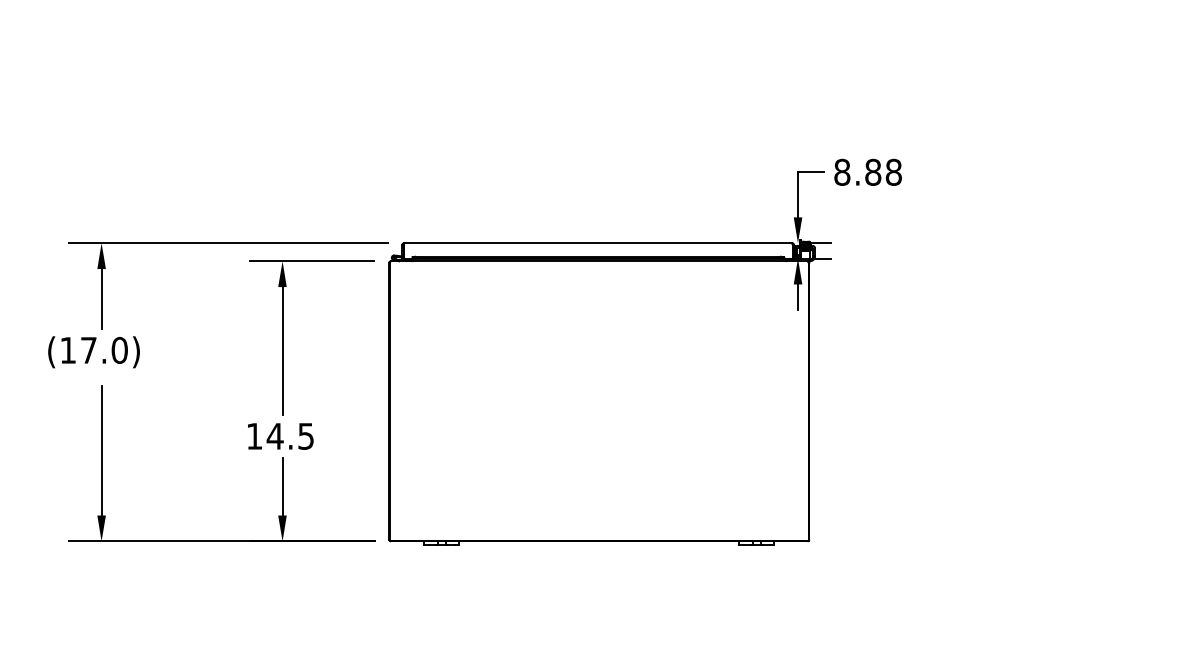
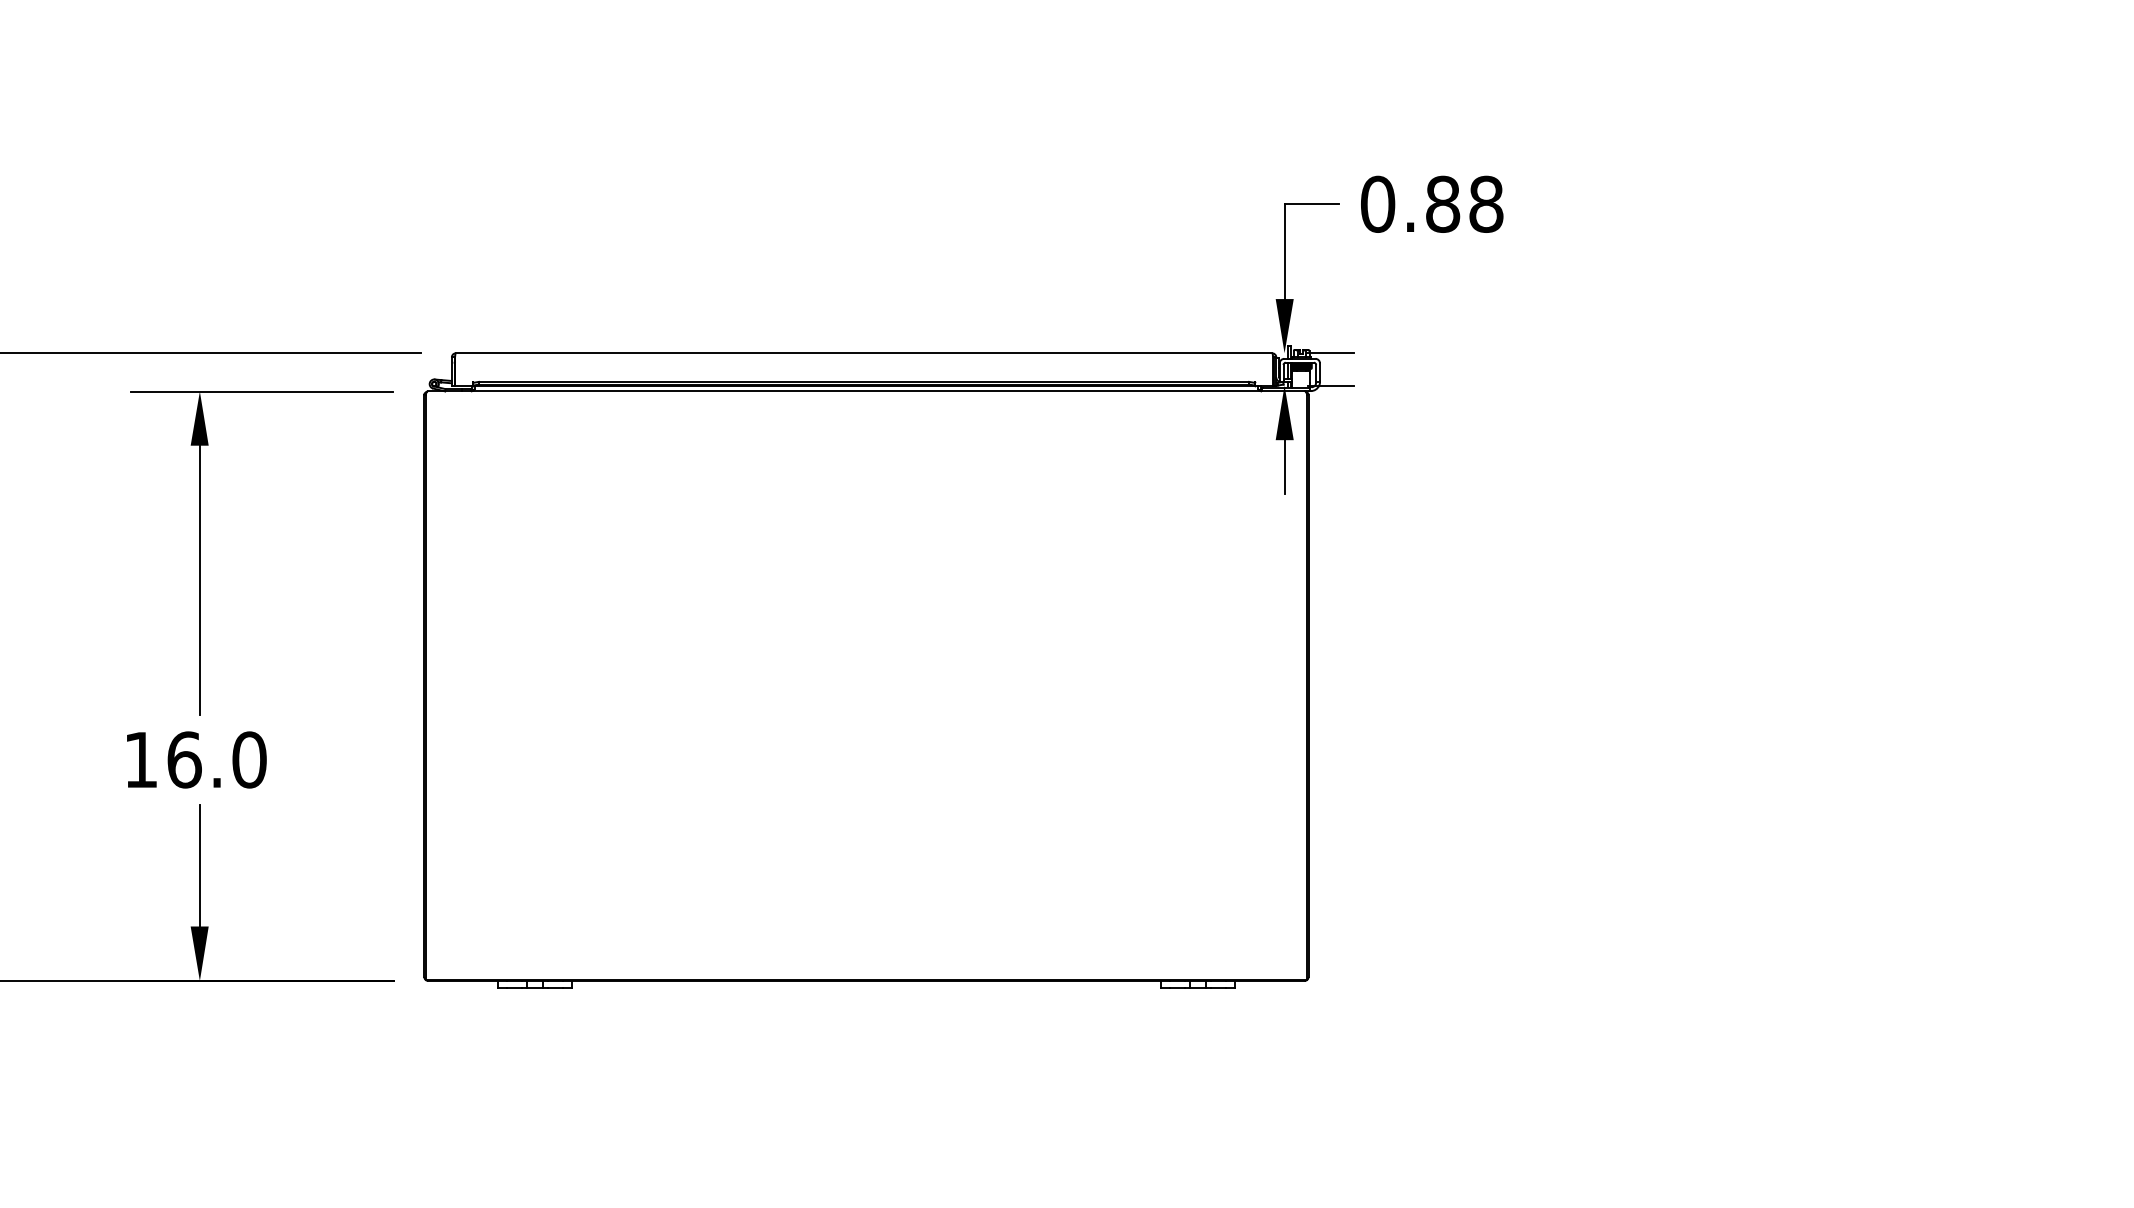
text: (842, 172) -> (1378, 204), 8.88 -> 0.88
text: (290, 435) -> (216, 758), 14.5 -> 16.0

